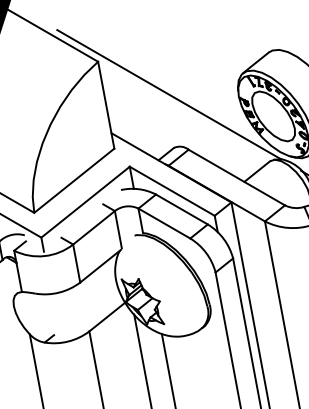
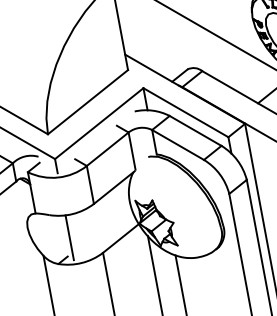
line: (55, 315) -> (69, 236), added

